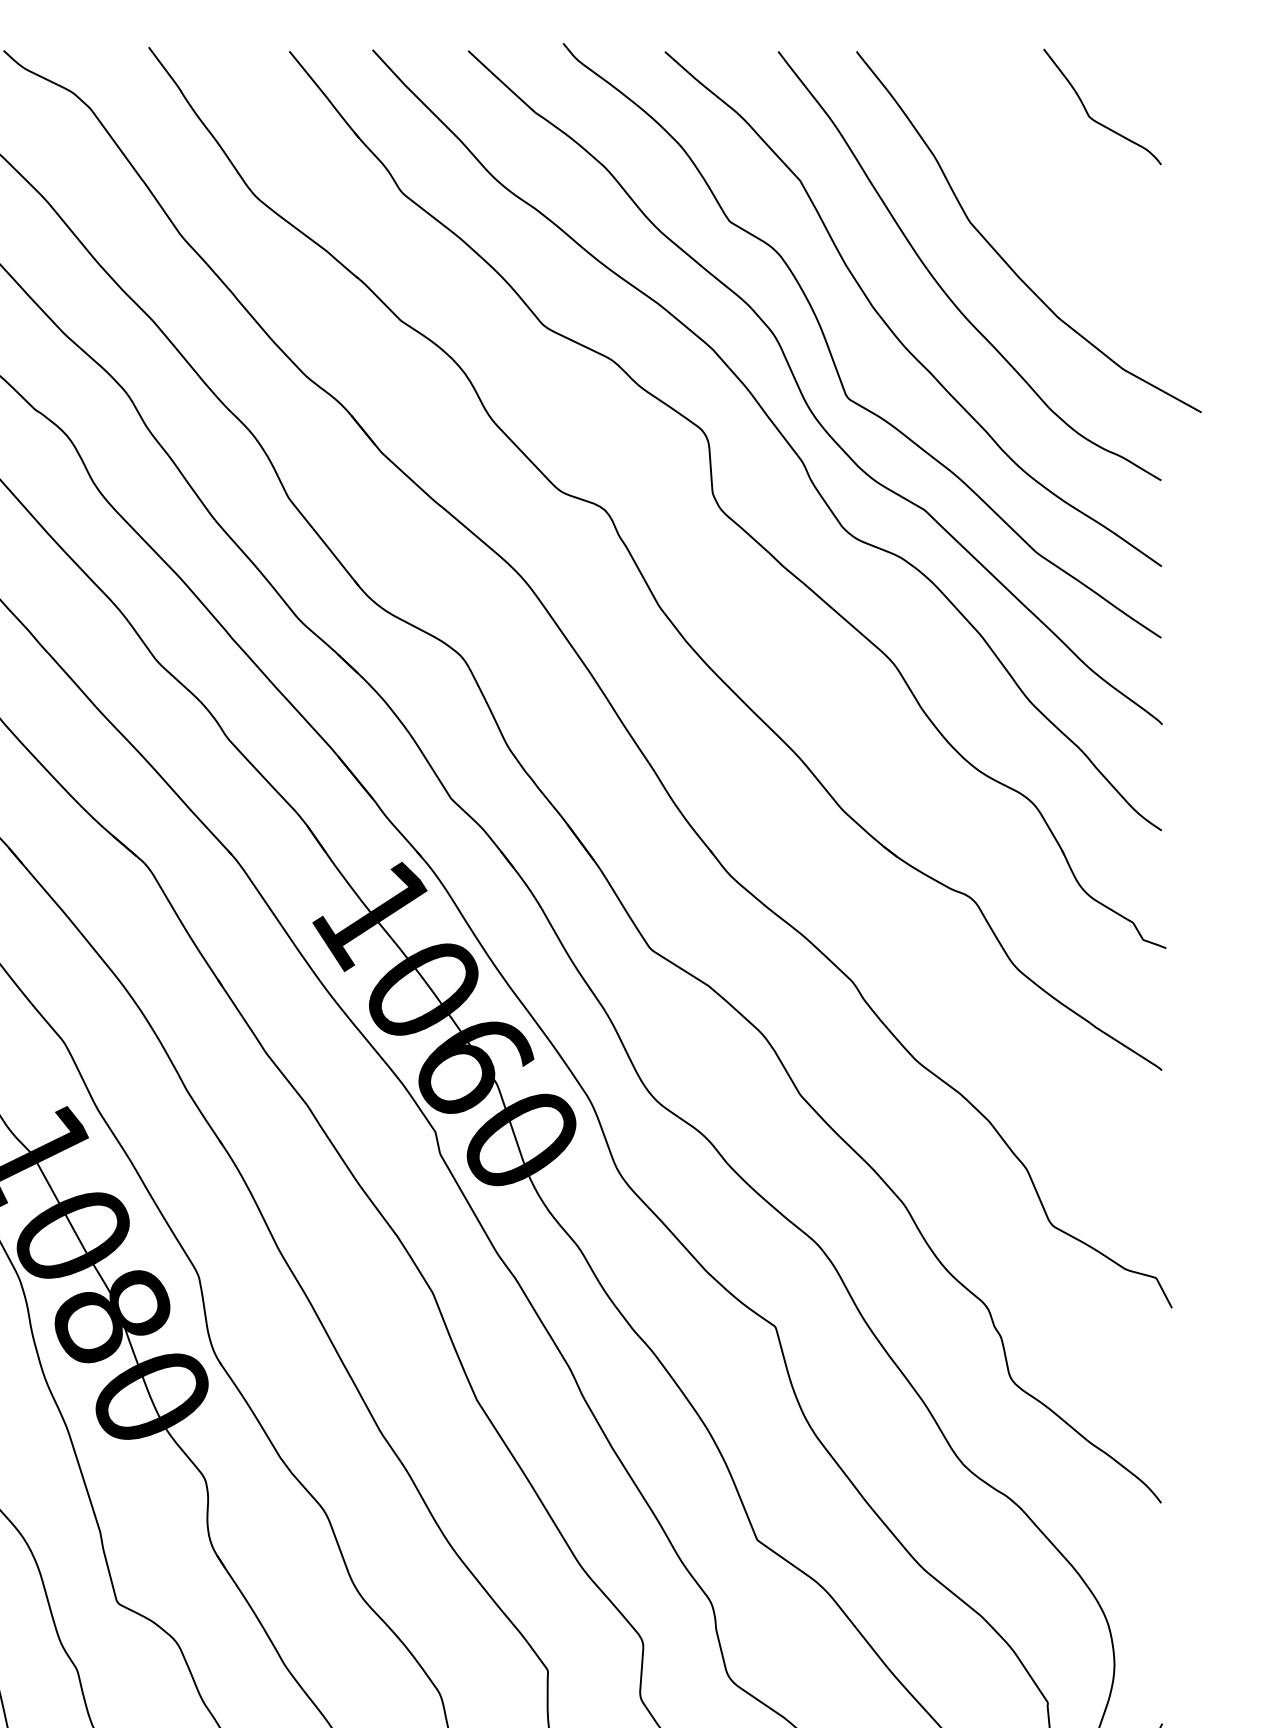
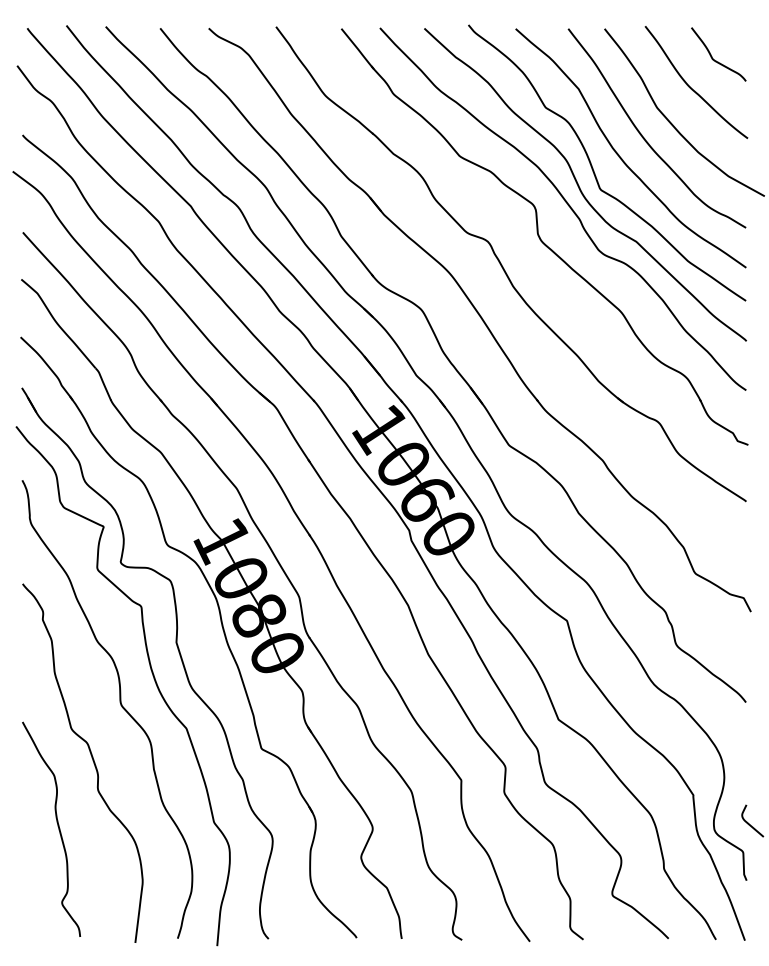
curve: (1043, 178) -> (691, 87), added

